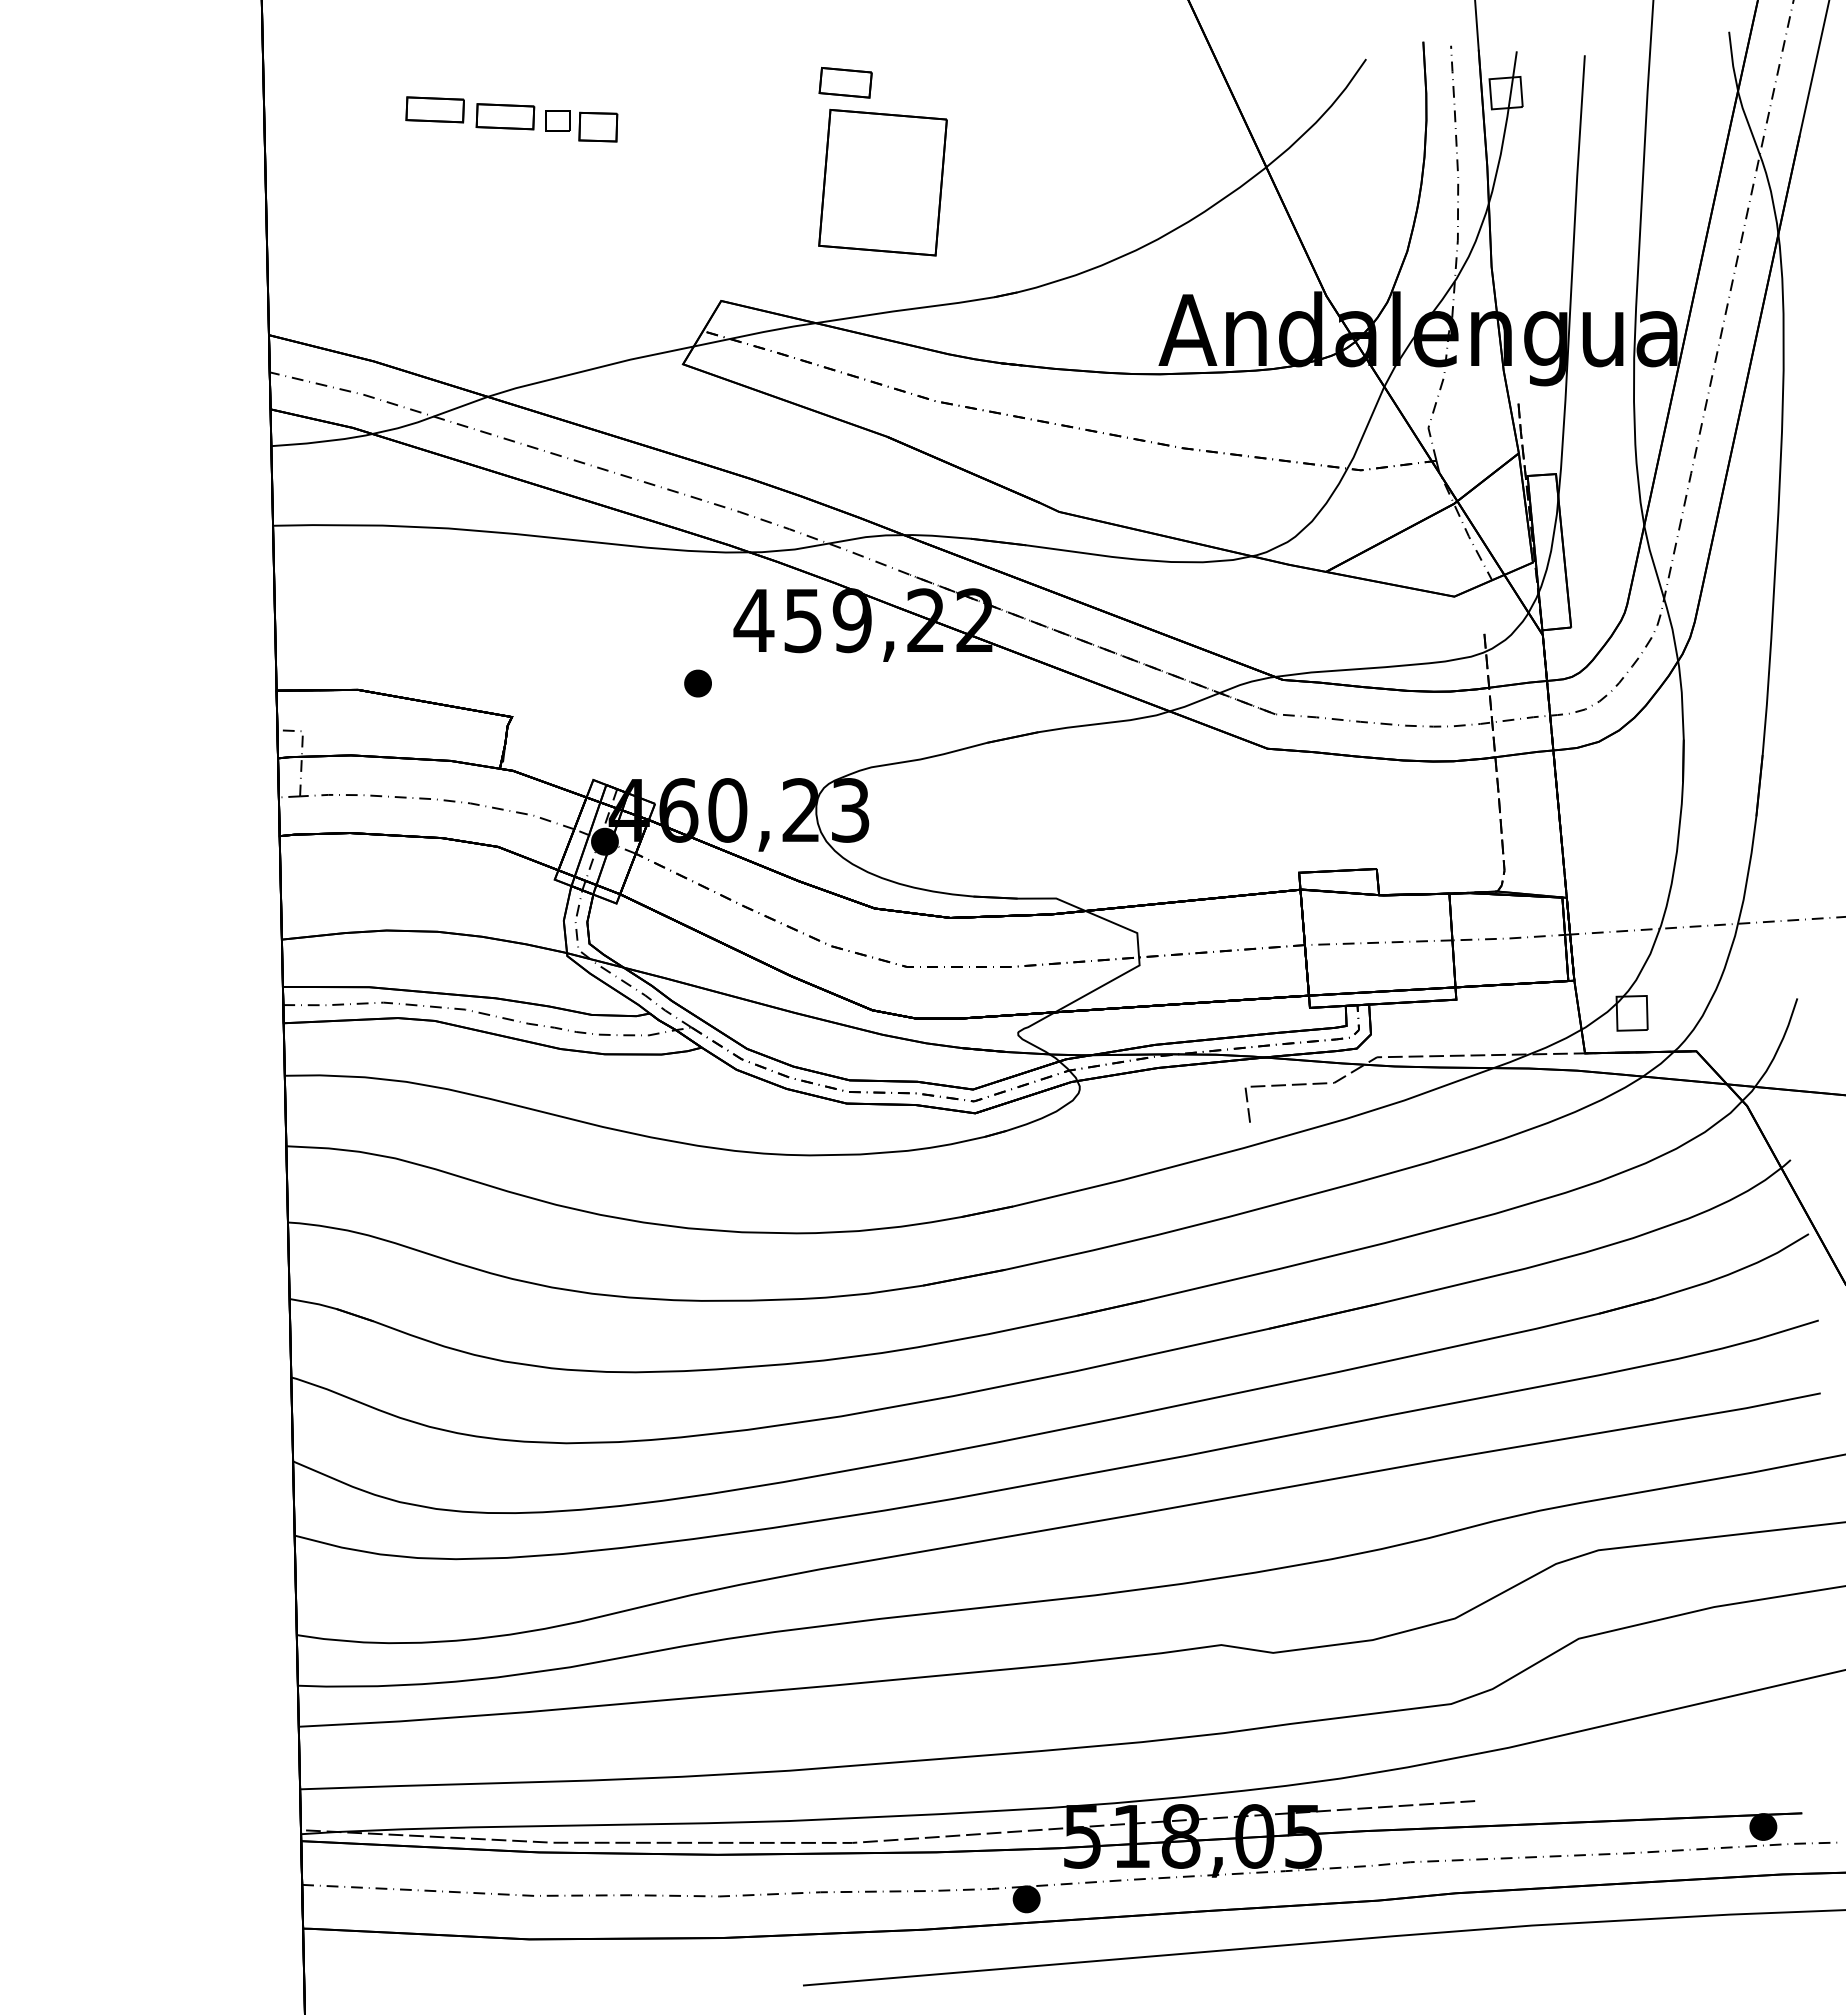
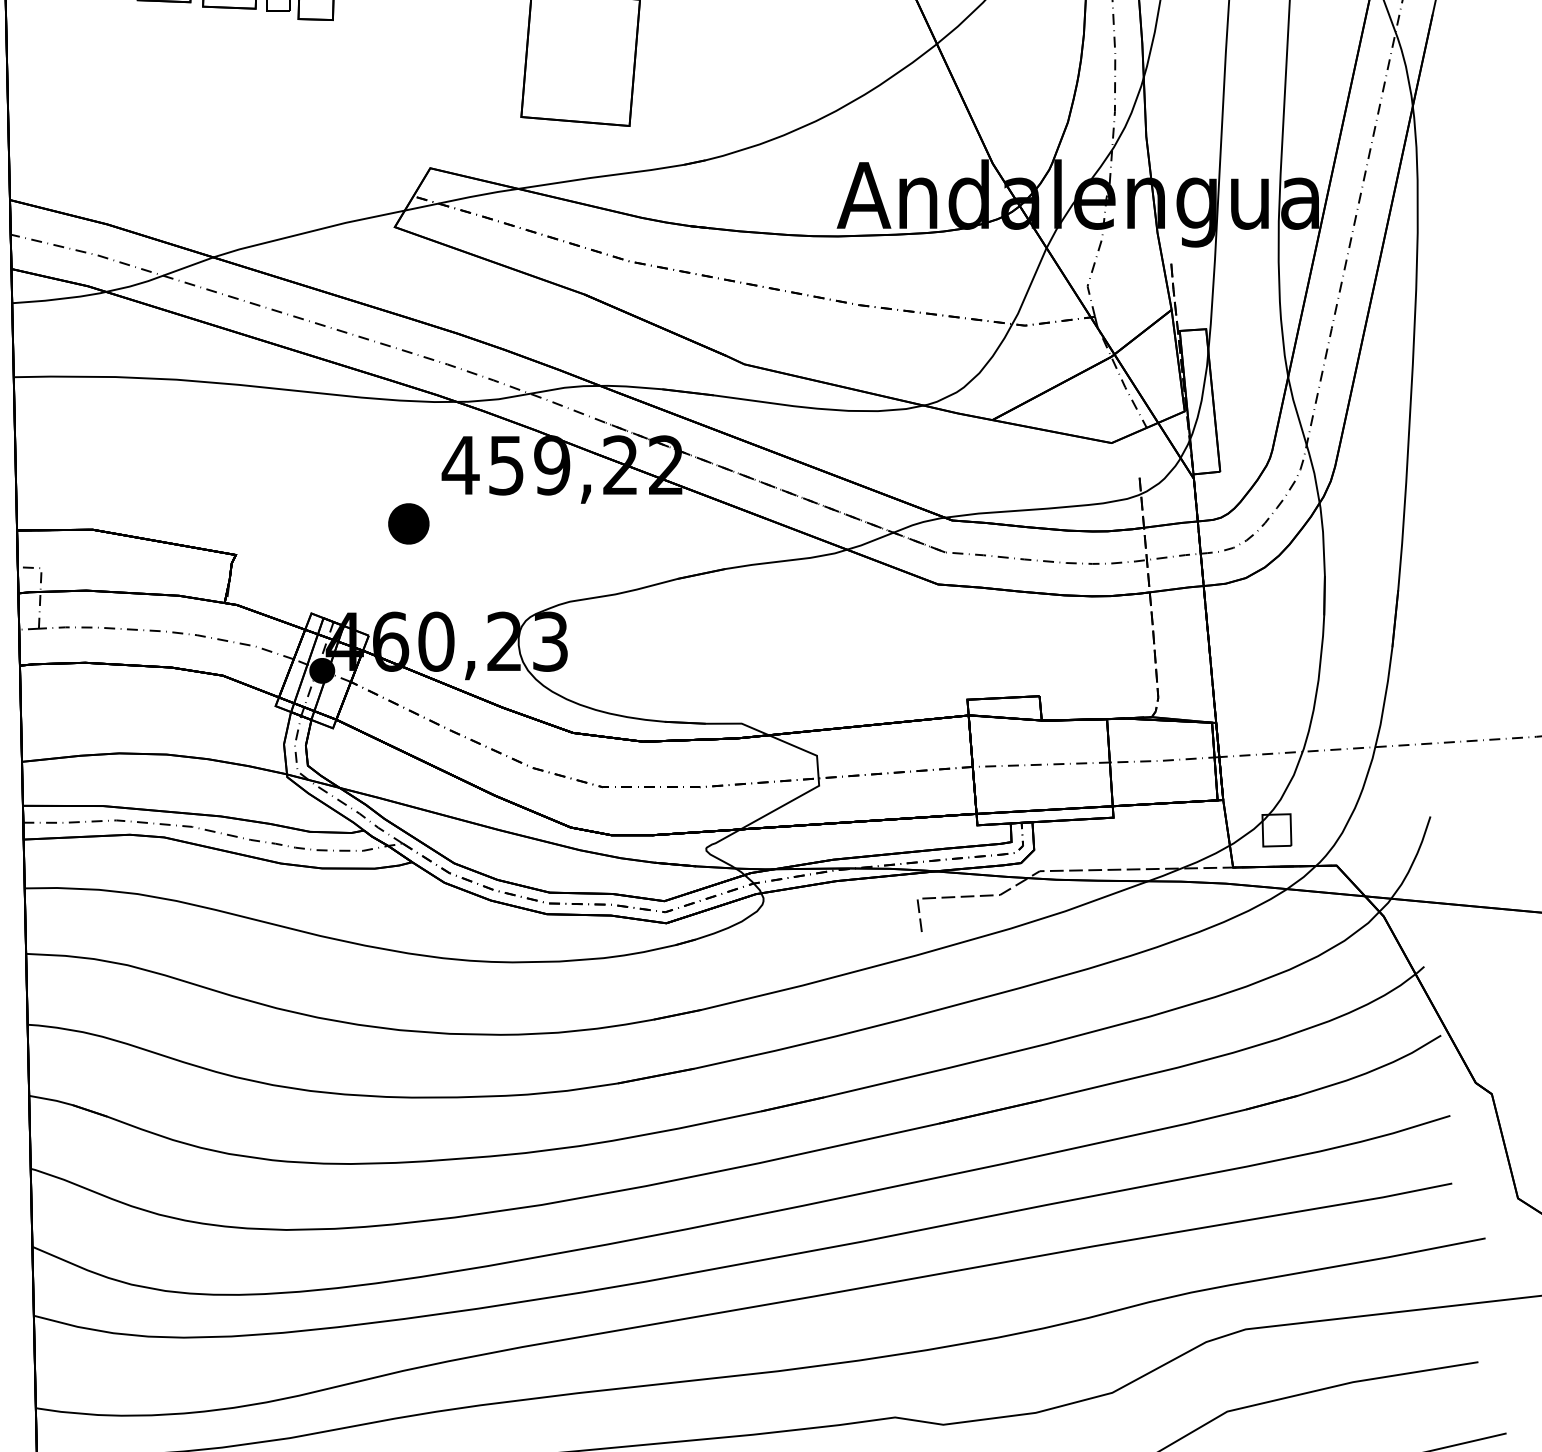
part: (697, 683) -> (408, 523), size x1.6

